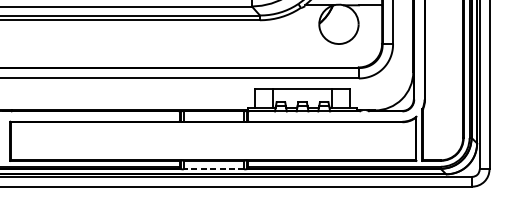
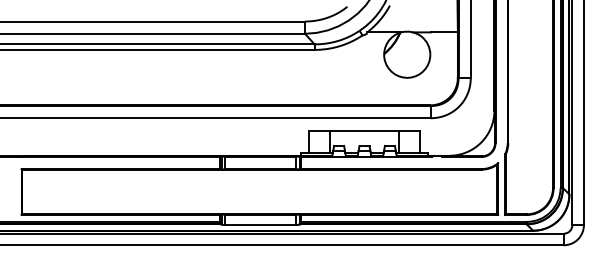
line: (213, 169) -> (260, 225), dashed -> solid

